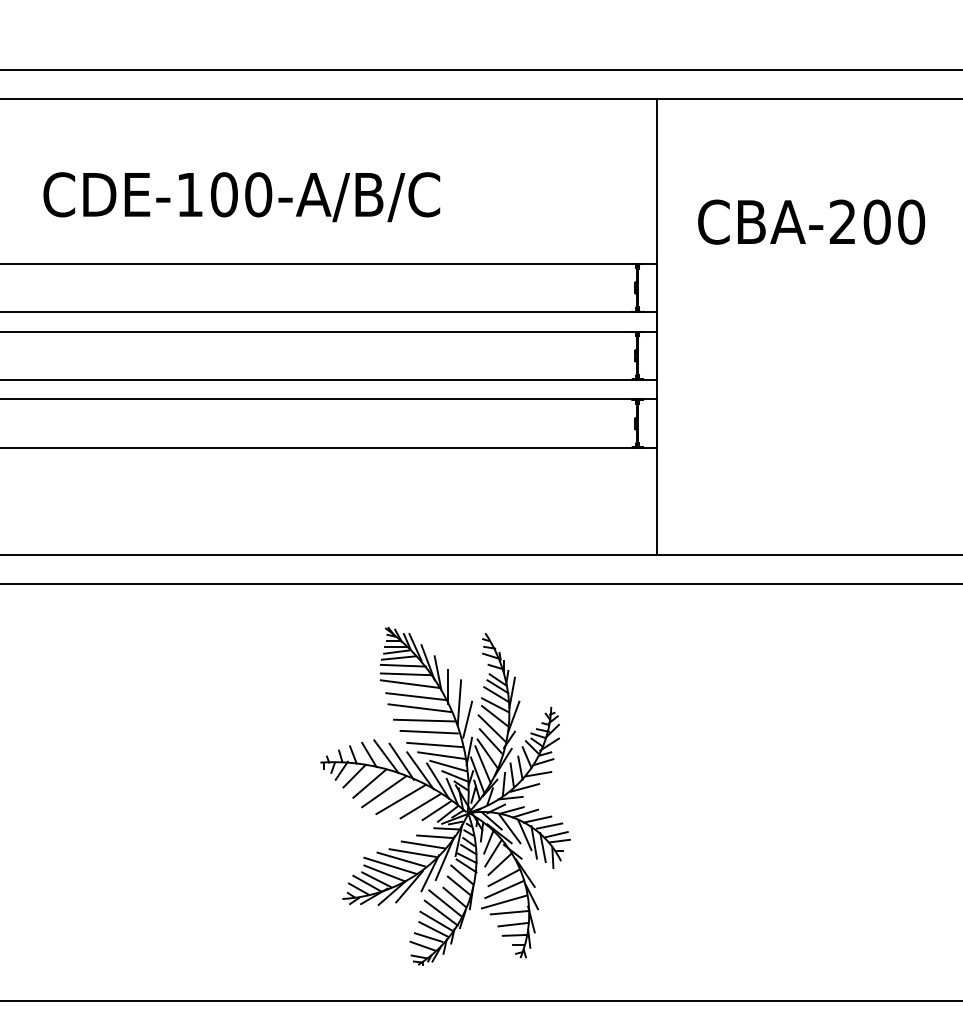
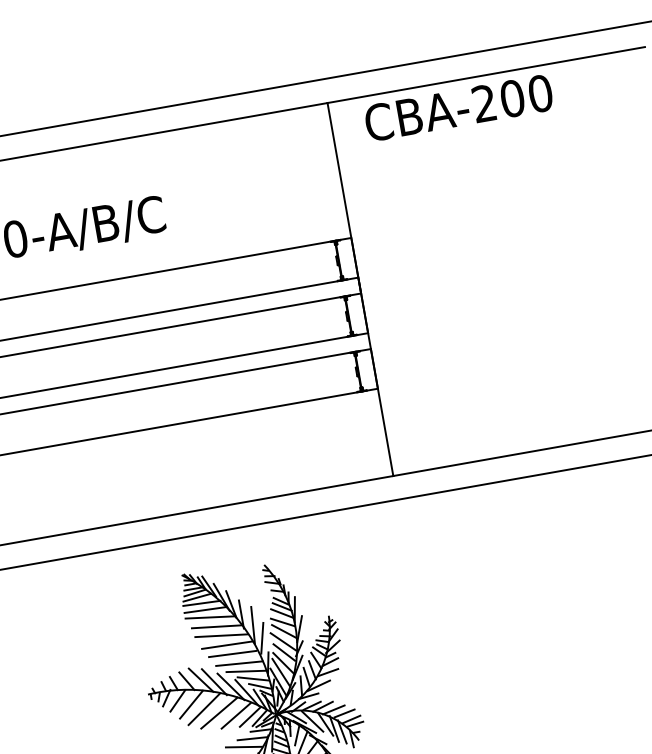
text: (811, 221) -> (458, 107), moved

